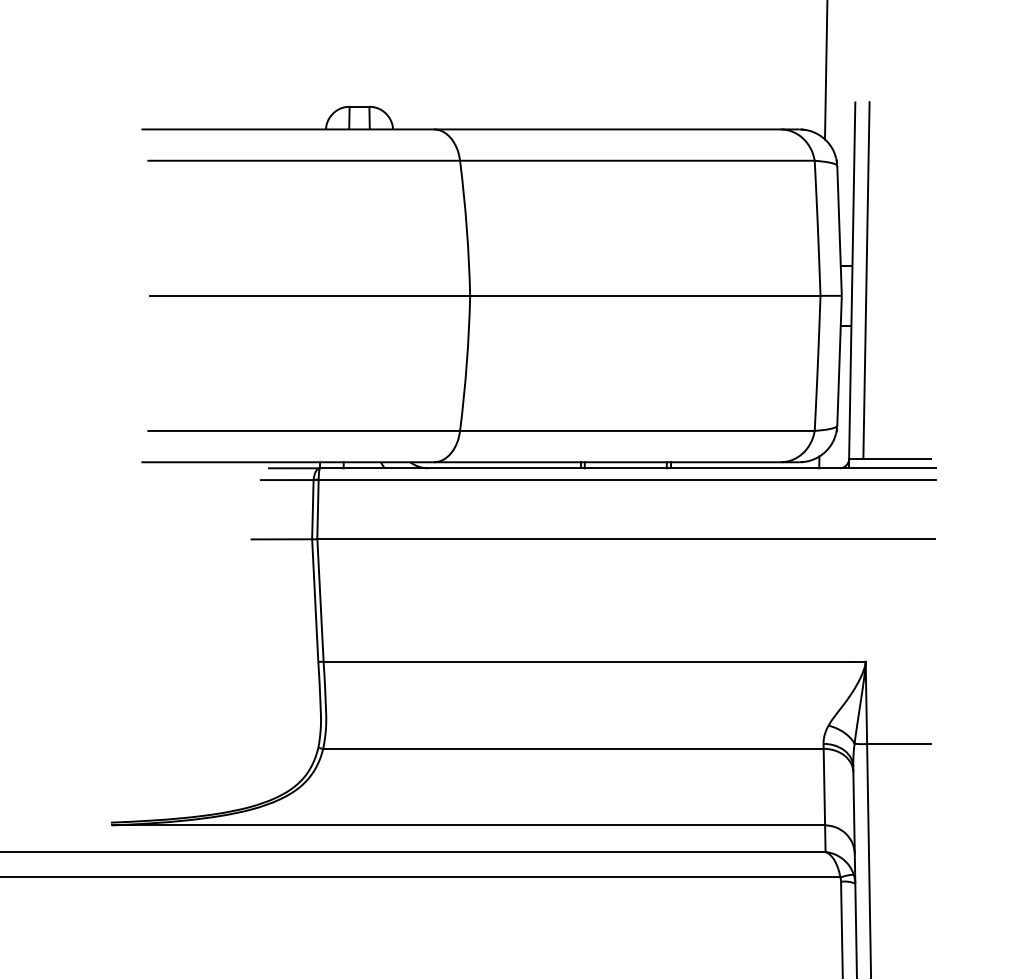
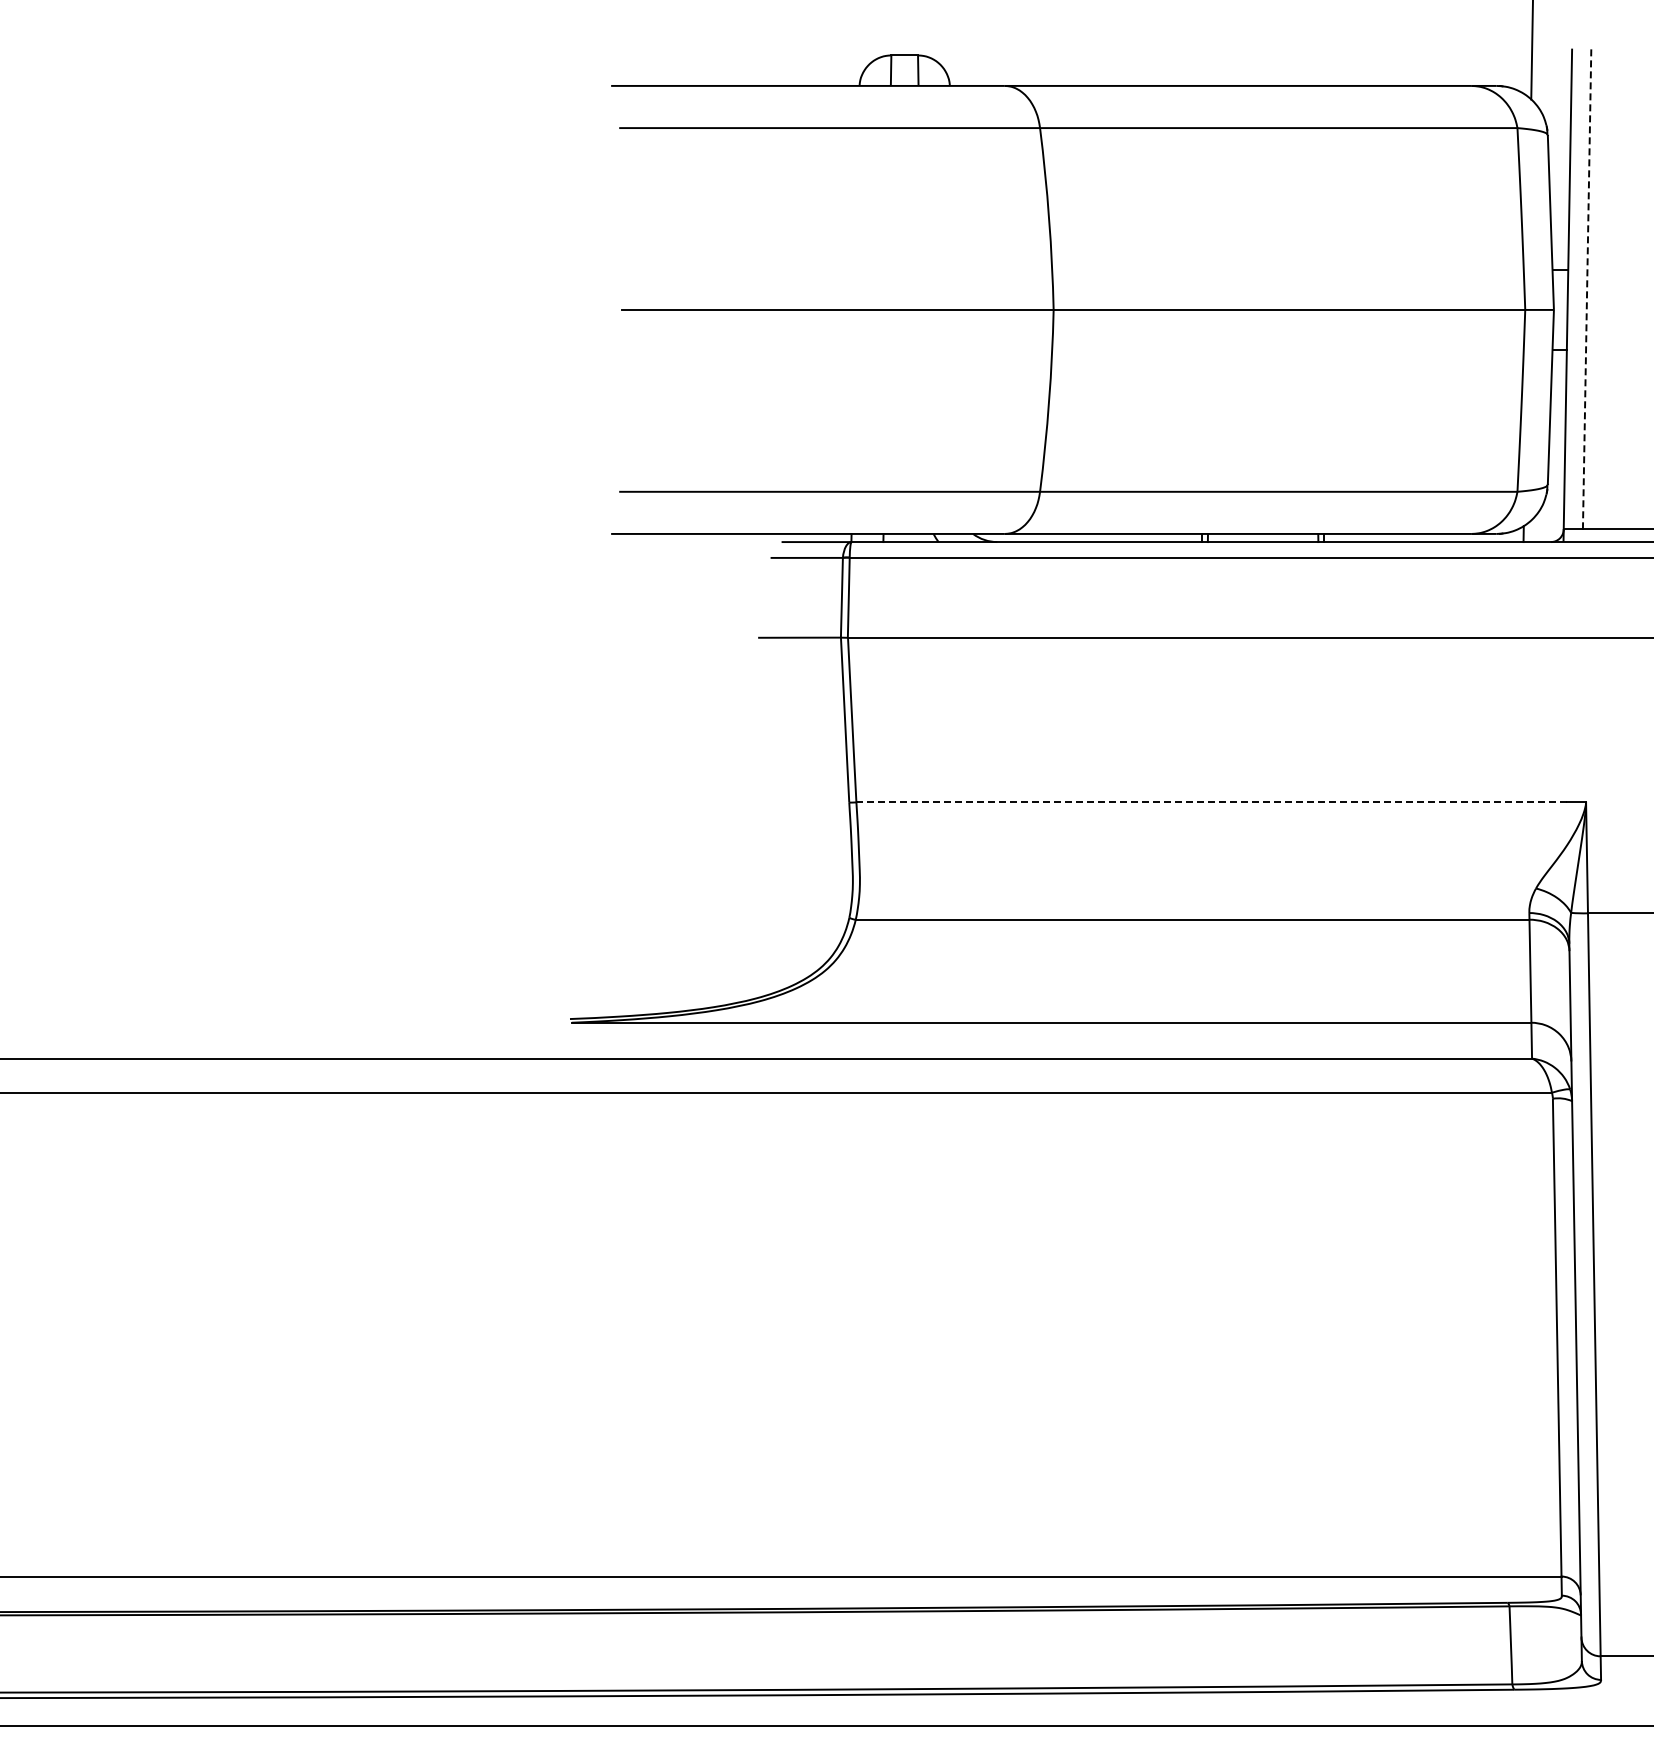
line: (866, 279) -> (1587, 288), solid -> dashed
line: (587, 661) -> (1211, 802), solid -> dashed

